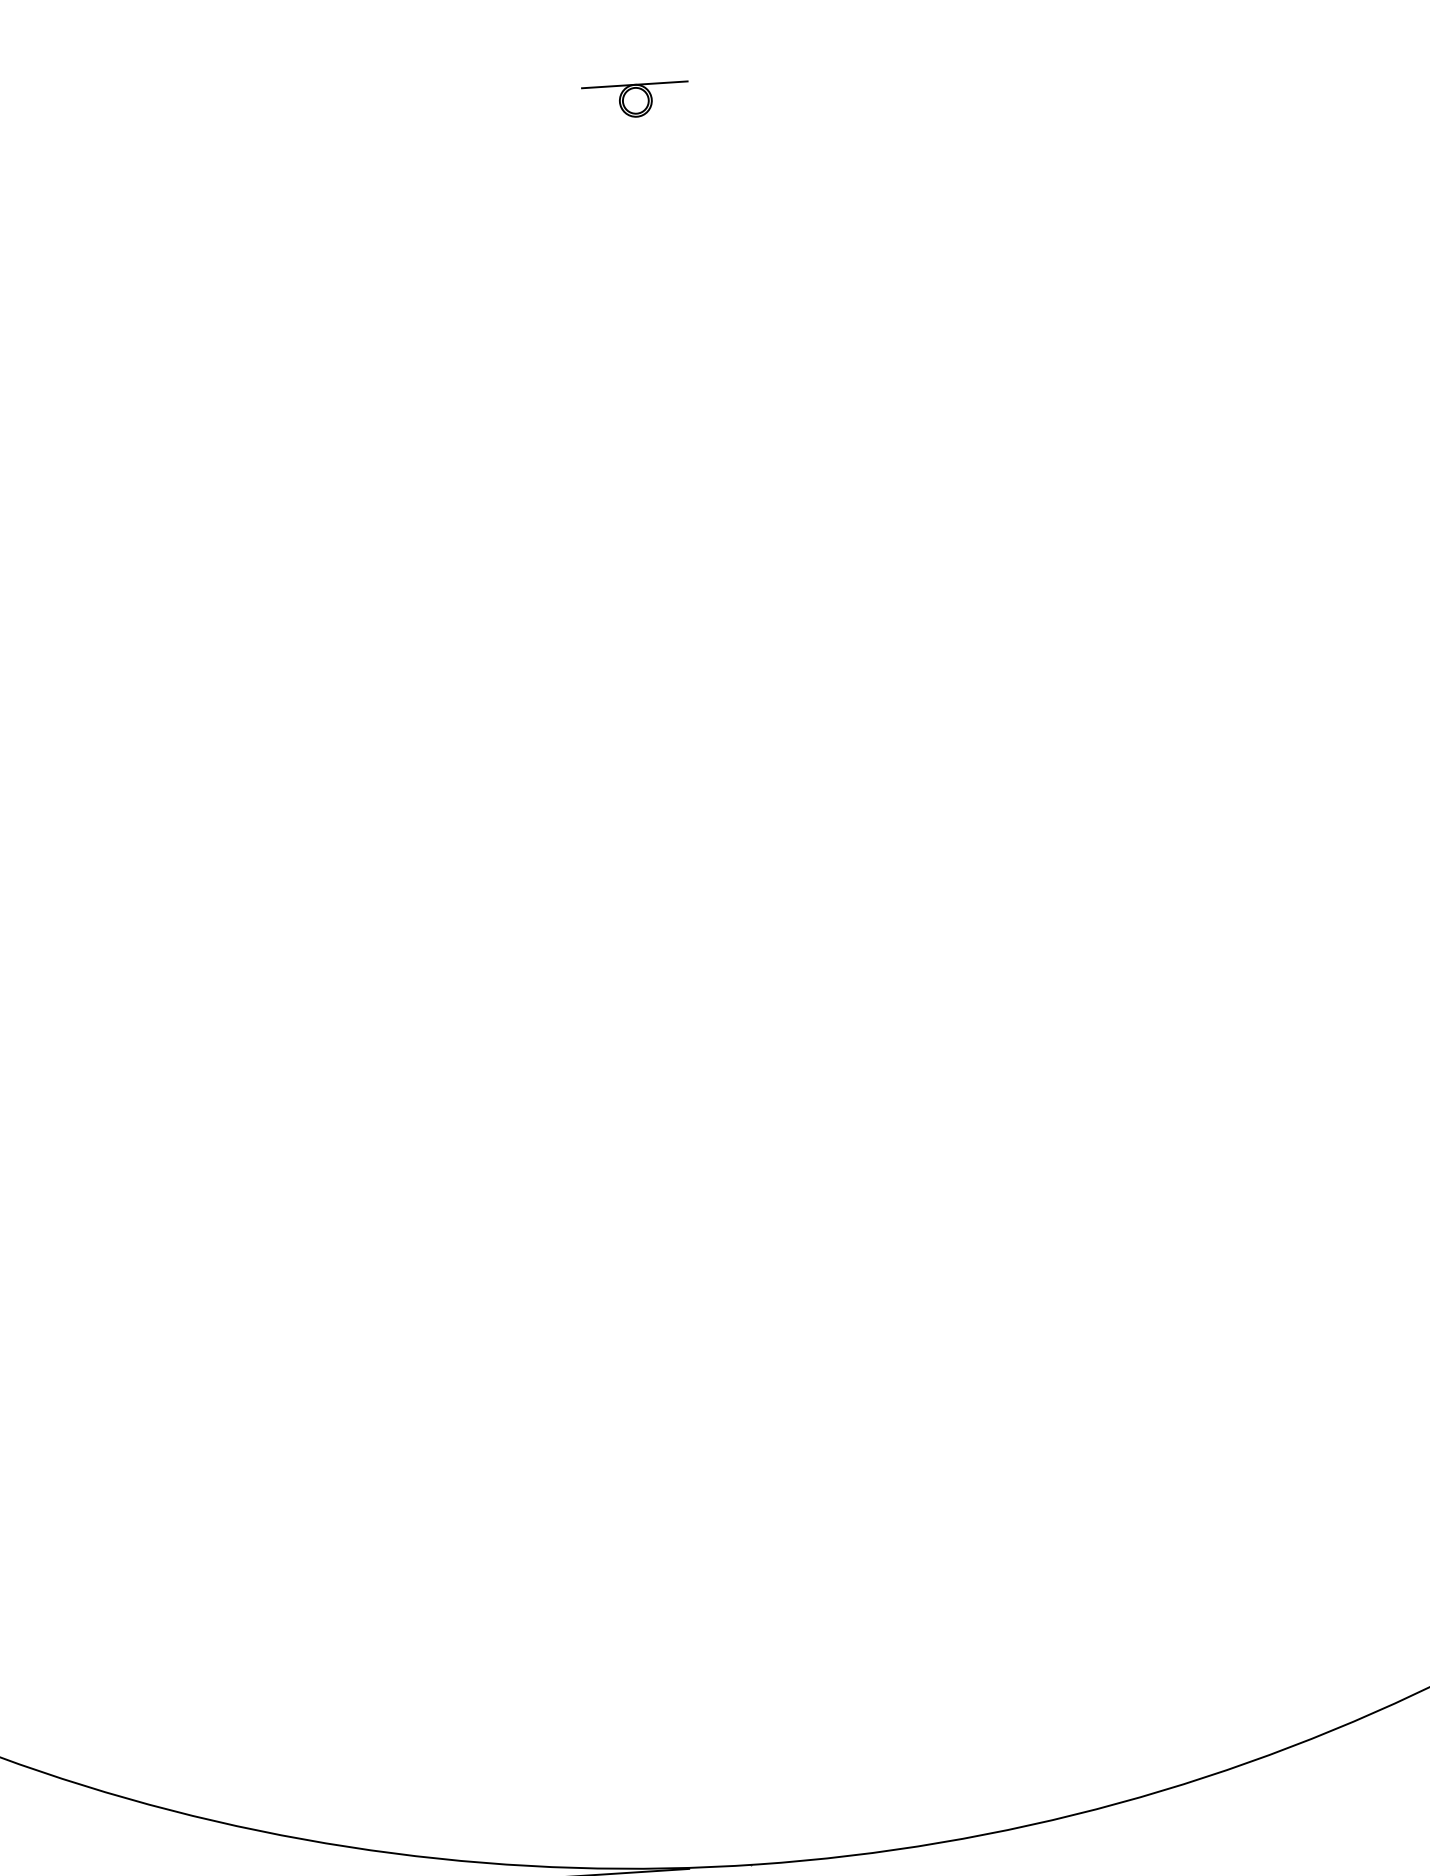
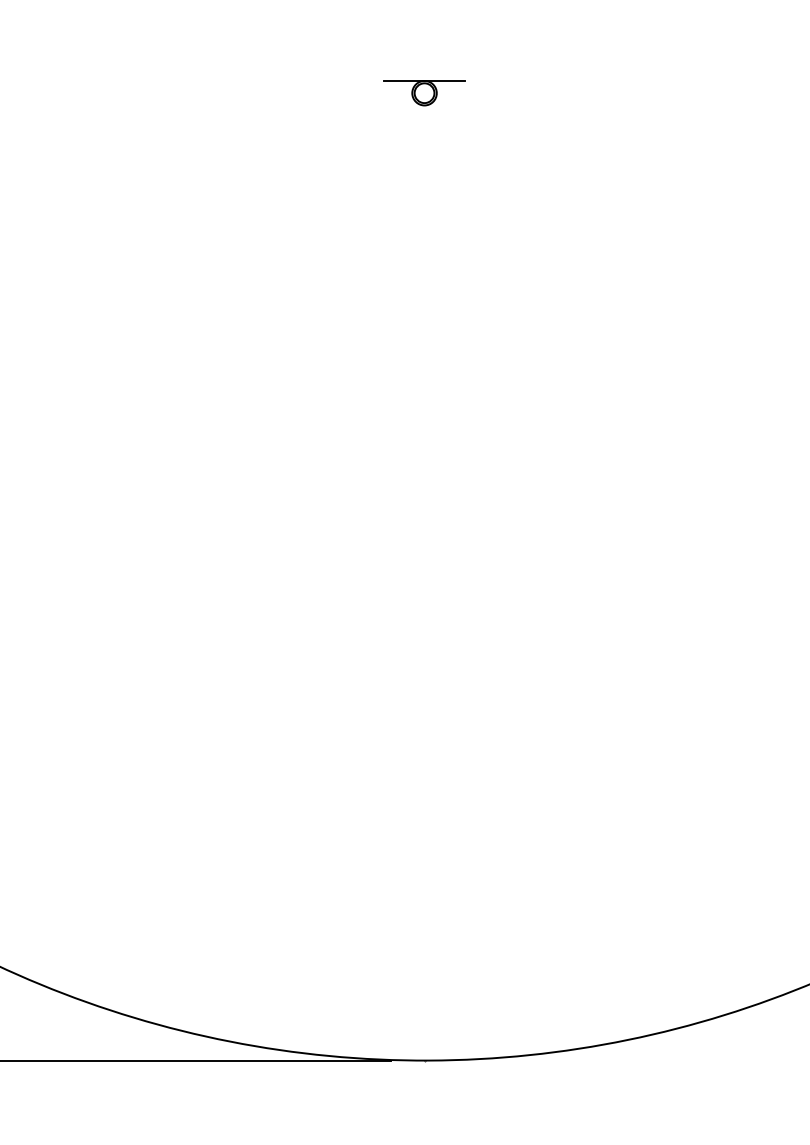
part: (635, 99) -> (424, 92), size x1.4

